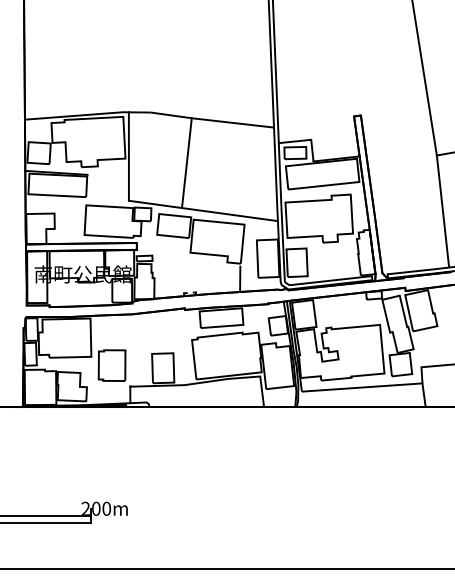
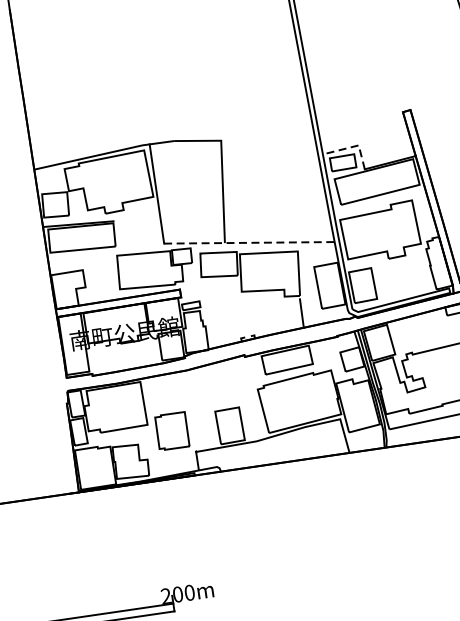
line: (232, 122) -> (267, 138), removed
line: (306, 140) -> (353, 146), solid -> dashed
line: (202, 210) -> (248, 242), solid -> dashed

